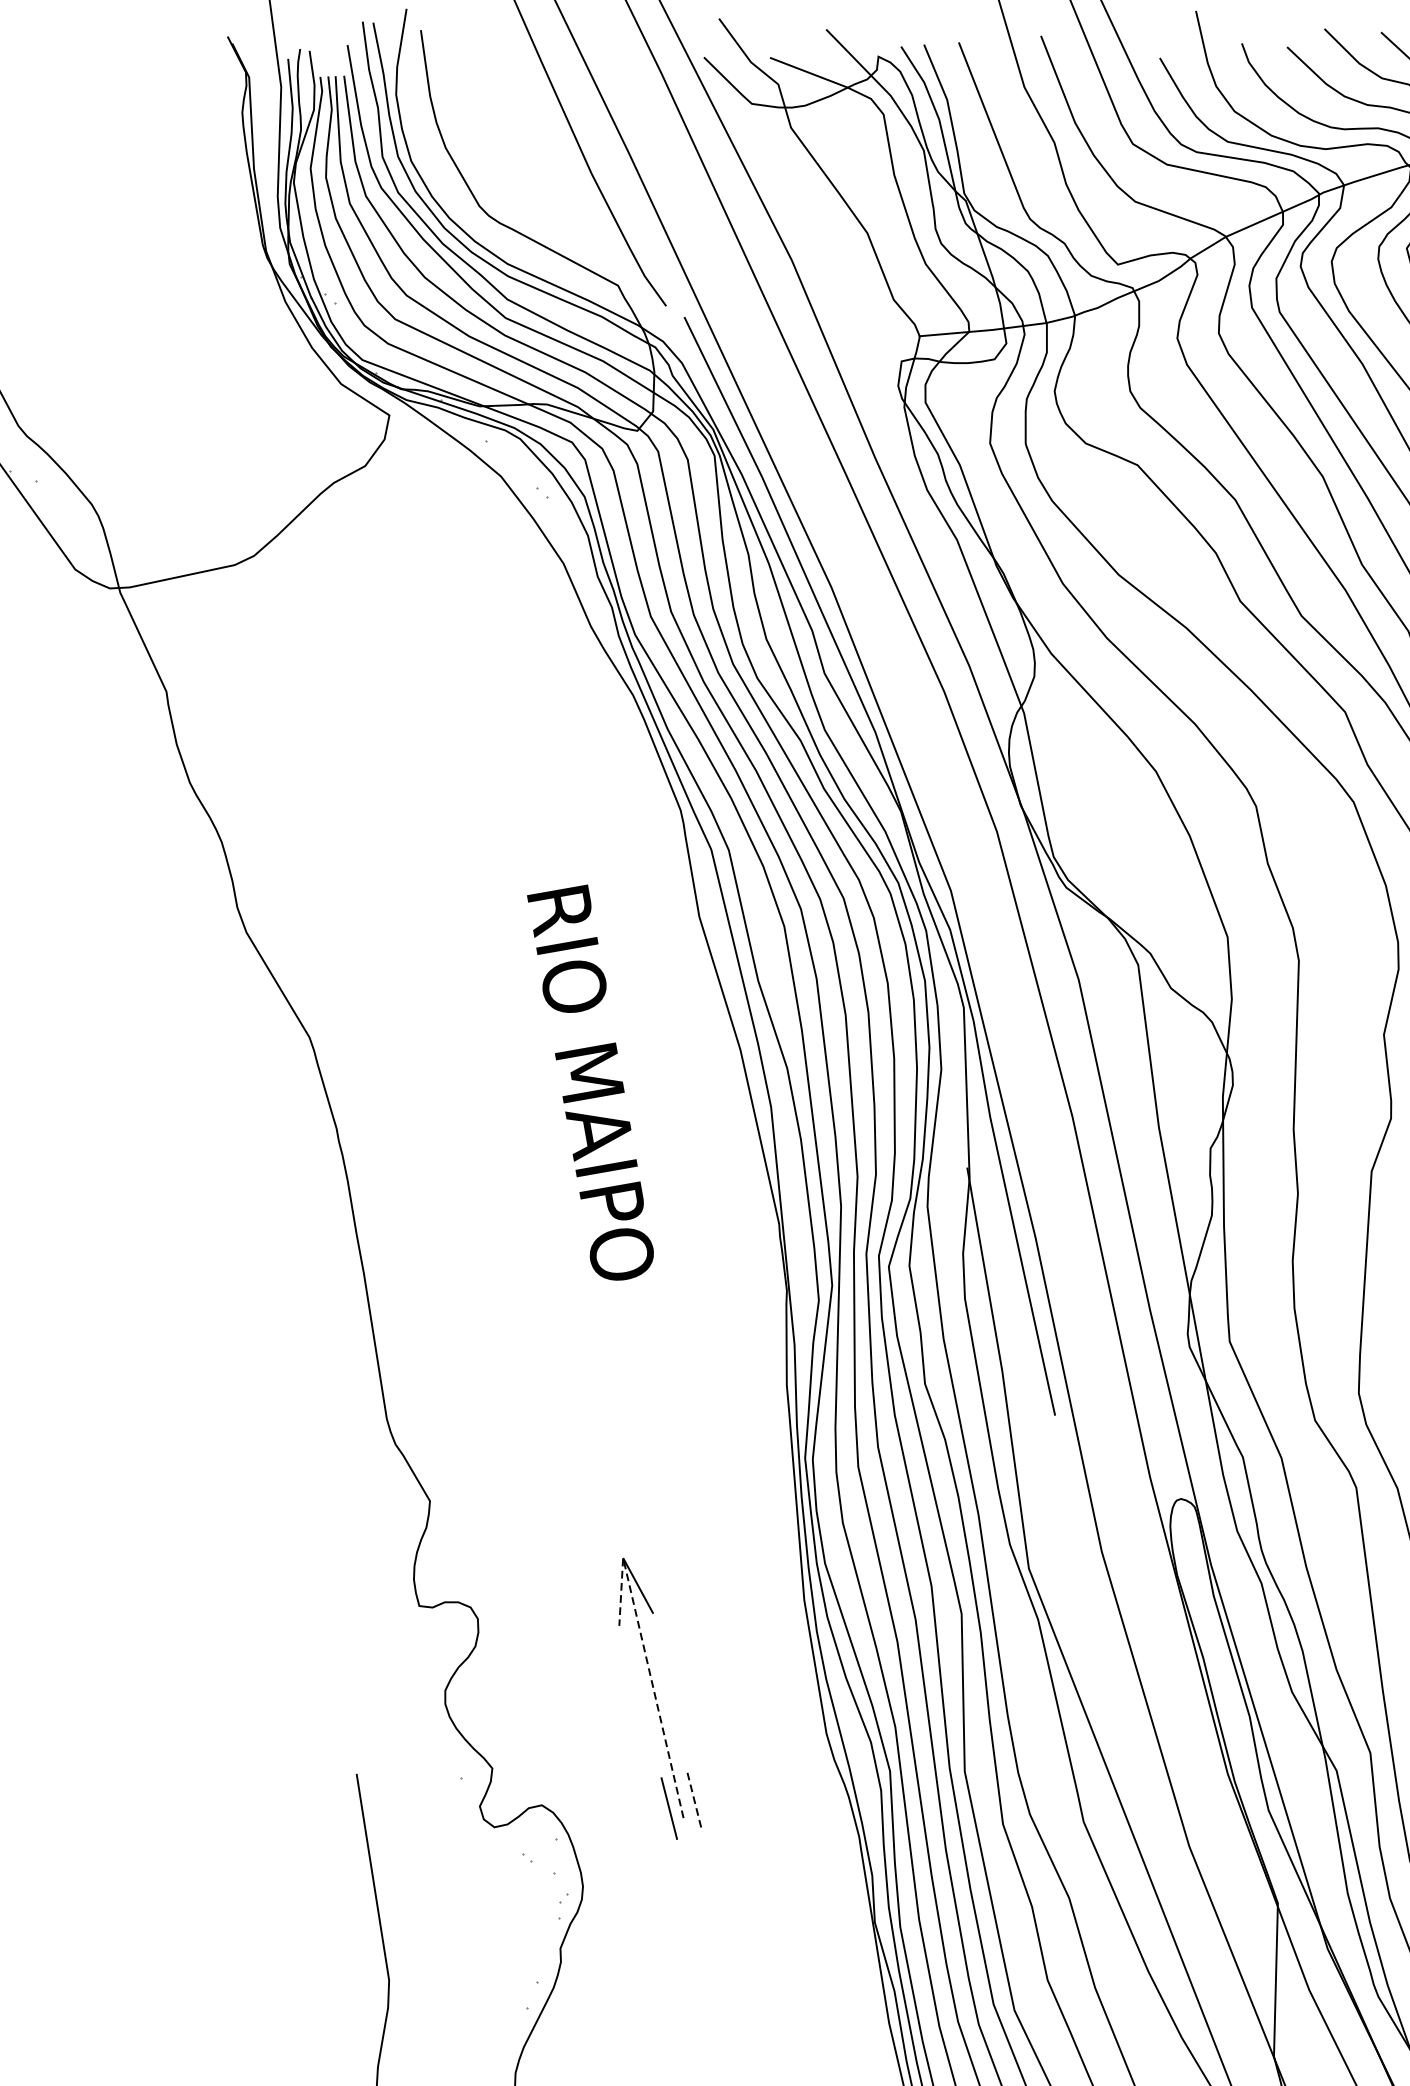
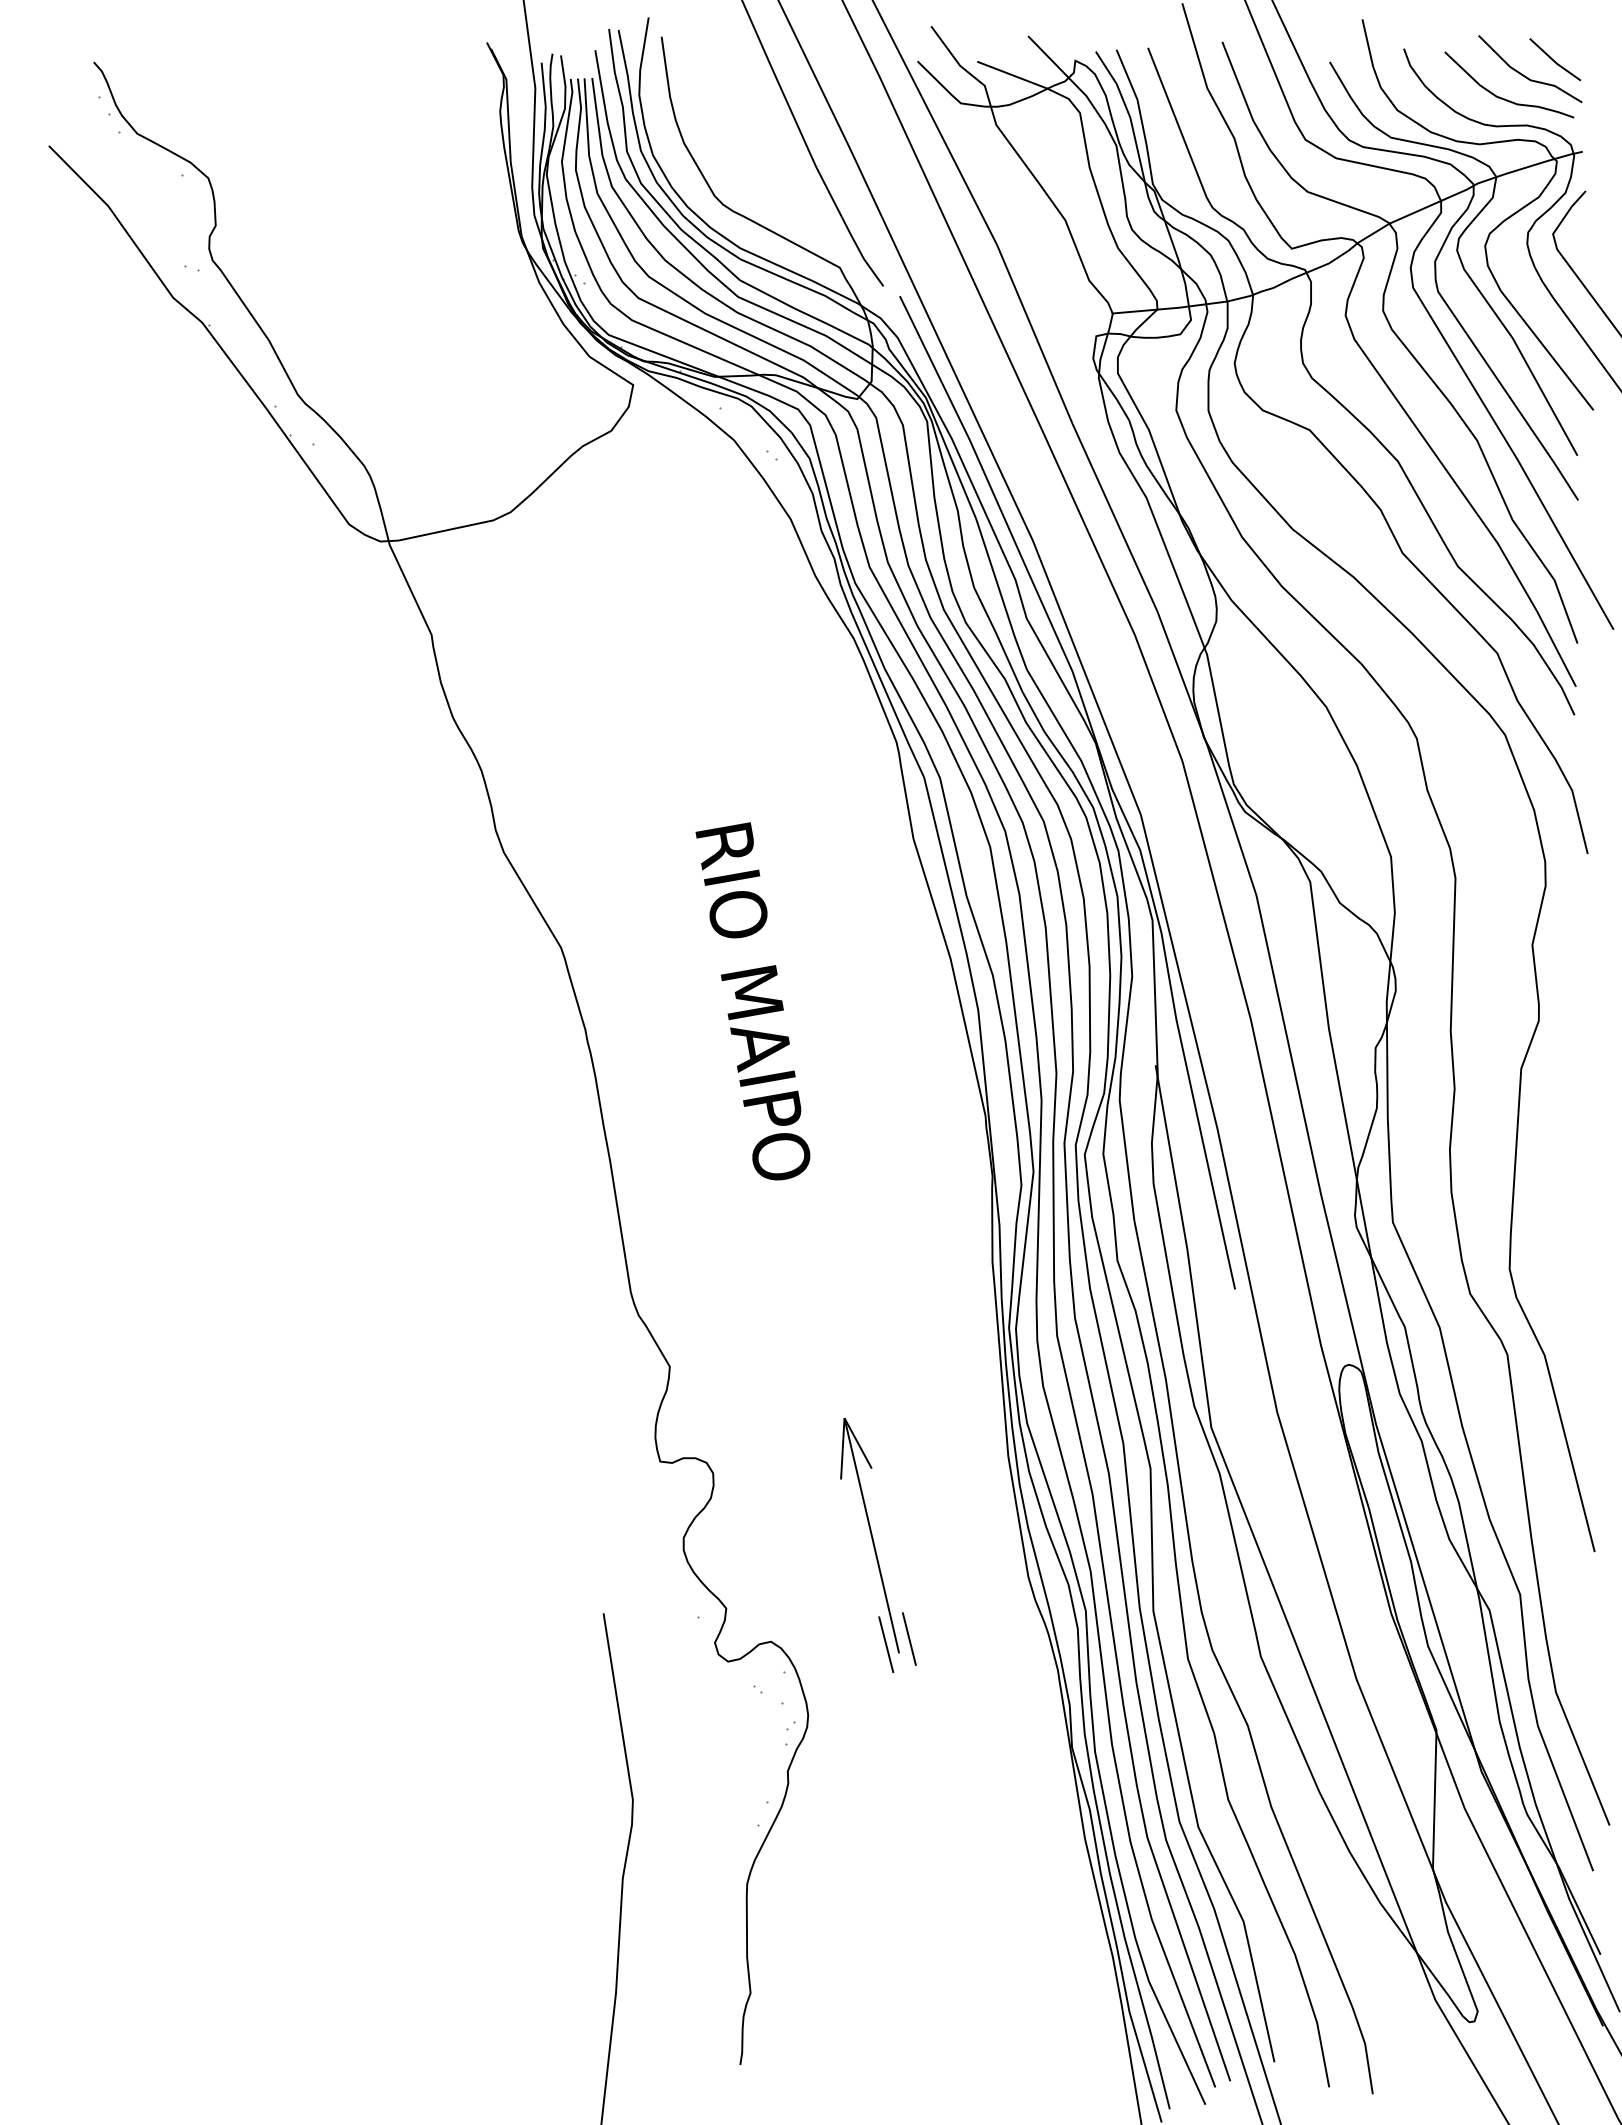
text: (589, 1082) -> (752, 1001), moved
line: (645, 1653) -> (864, 1504), dashed -> solid
line: (695, 1802) -> (909, 1639), dashed -> solid

